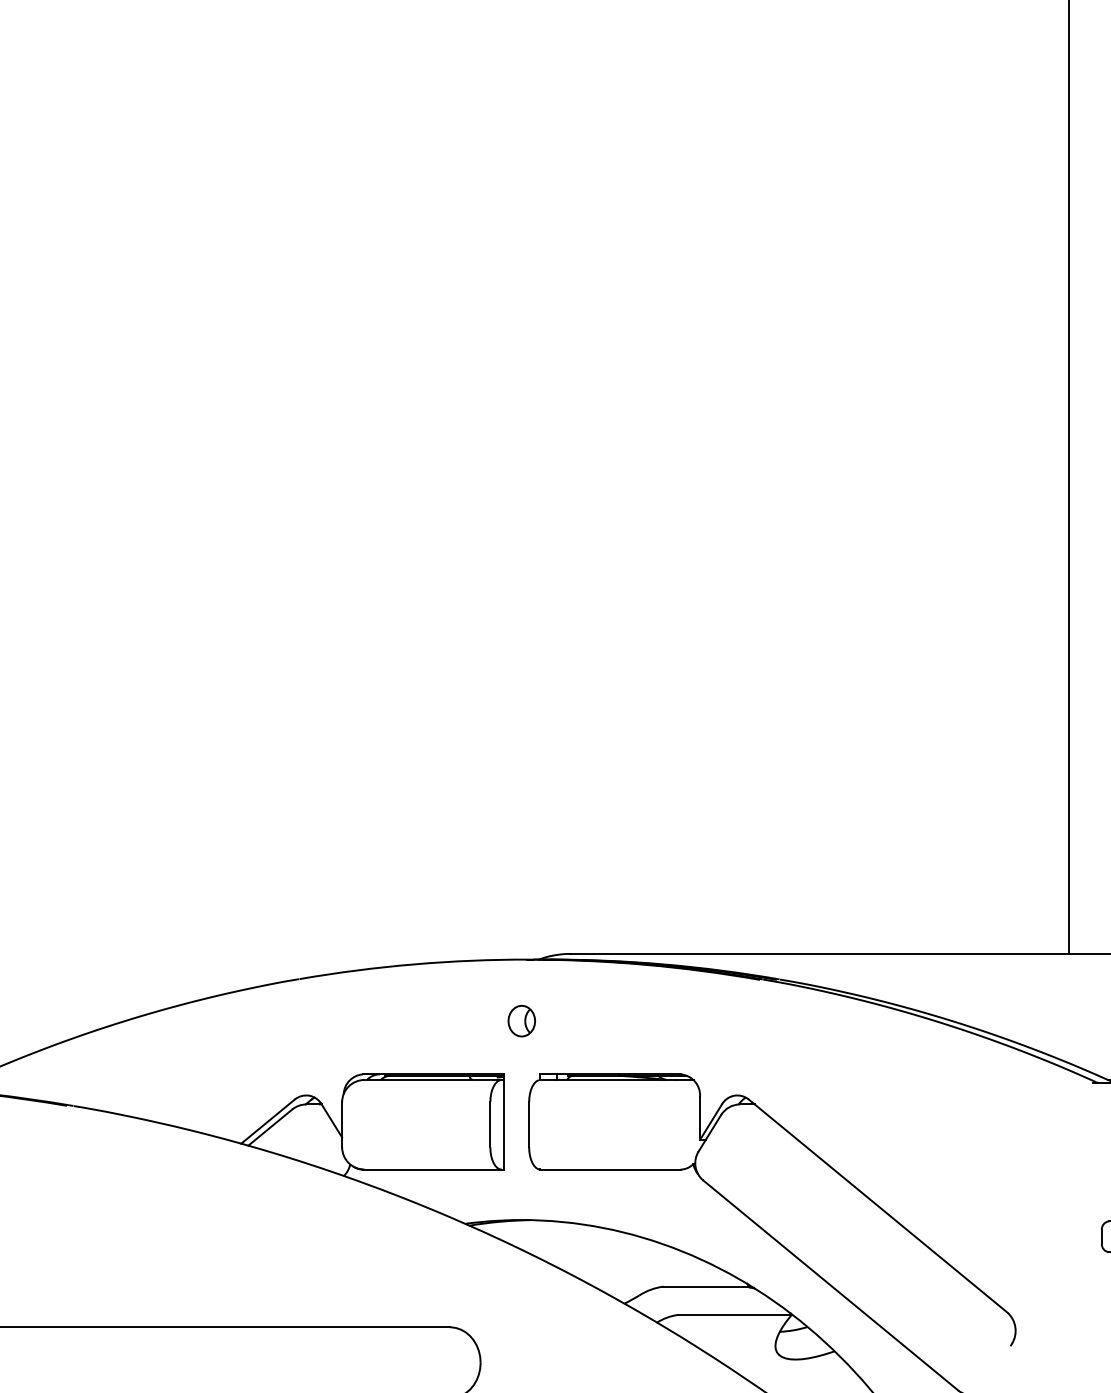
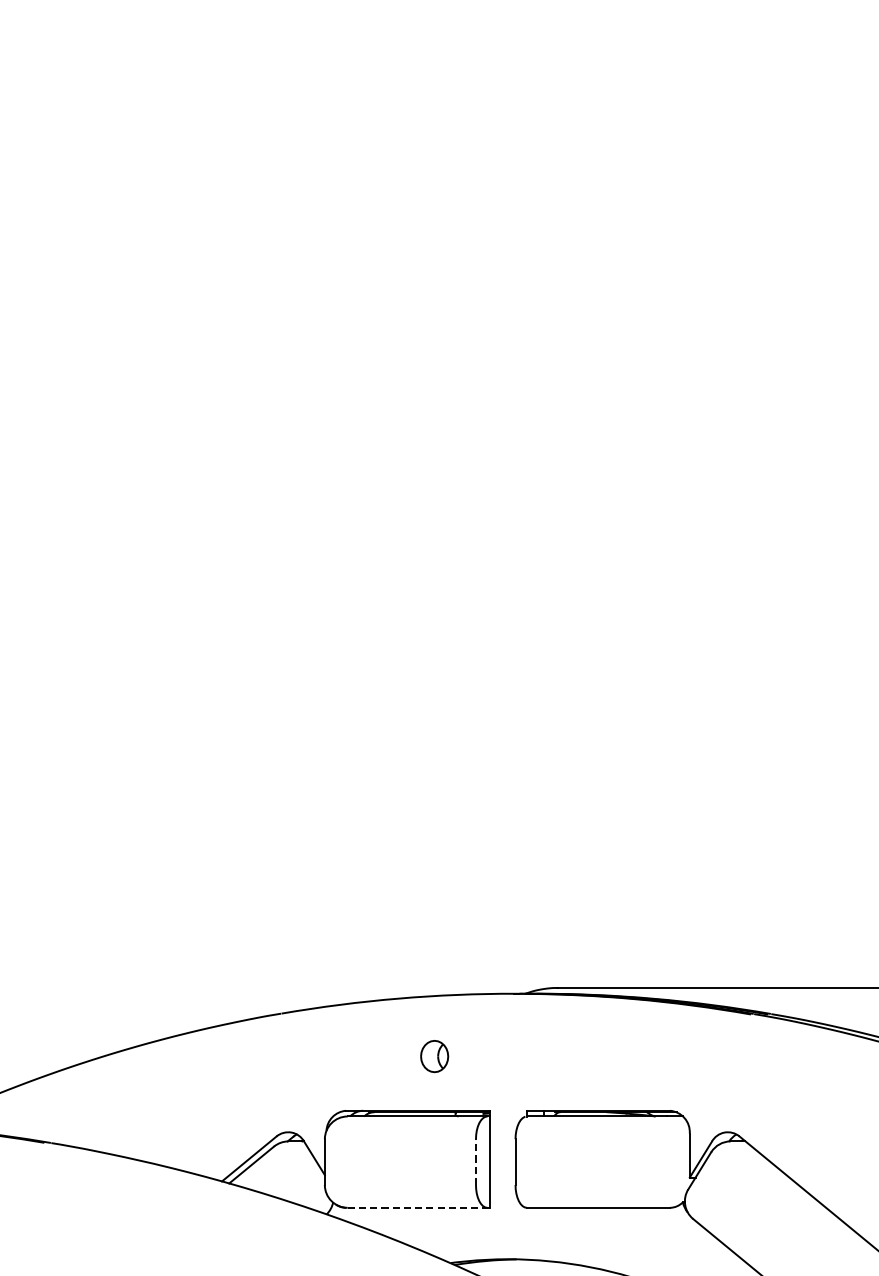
part: (521, 1020) -> (434, 1055), moved
line: (490, 1124) -> (476, 1161), solid -> dashed
line: (432, 1169) -> (416, 1207), solid -> dashed

